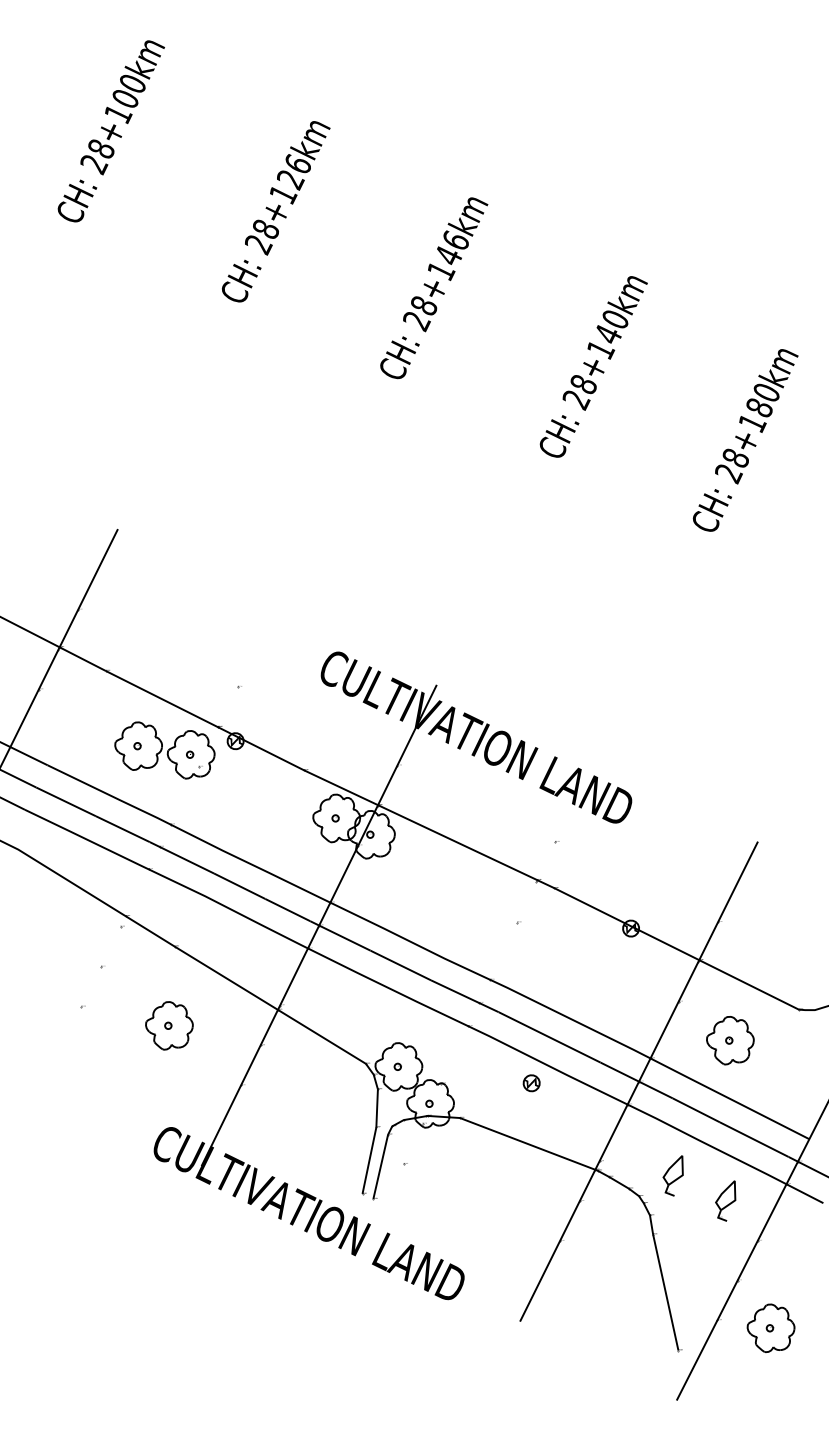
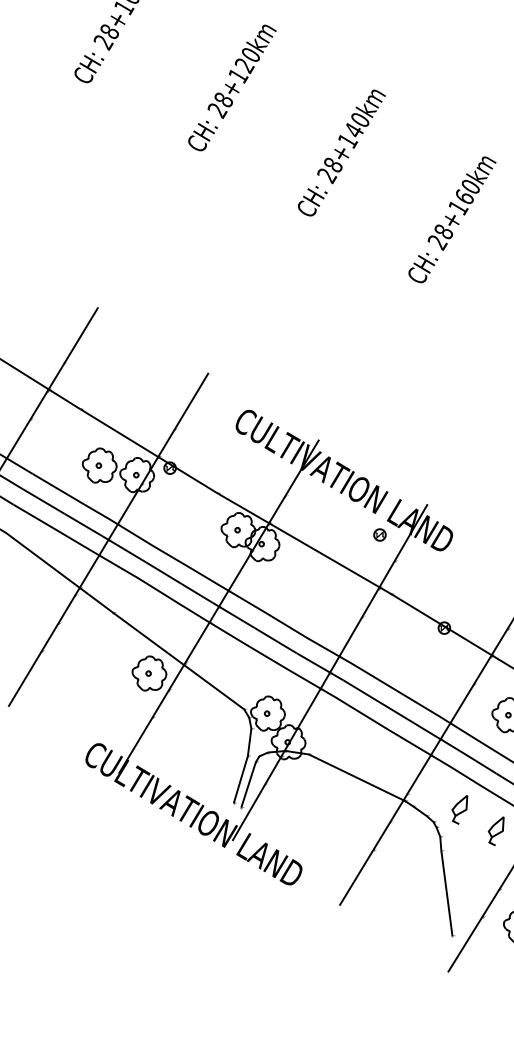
text: (297, 163) -> (250, 54), 28+126km -> 28+120km
text: (455, 239) -> (360, 119), 28+146km -> 28+140km
text: (608, 333) -> (464, 196), 28+140km -> 28+160km
line: (159, 846) -> (108, 539), added
line: (479, 1002) -> (330, 672), added
part: (169, 1025) -> (149, 673), moved
part: (531, 1083) -> (379, 535), moved

